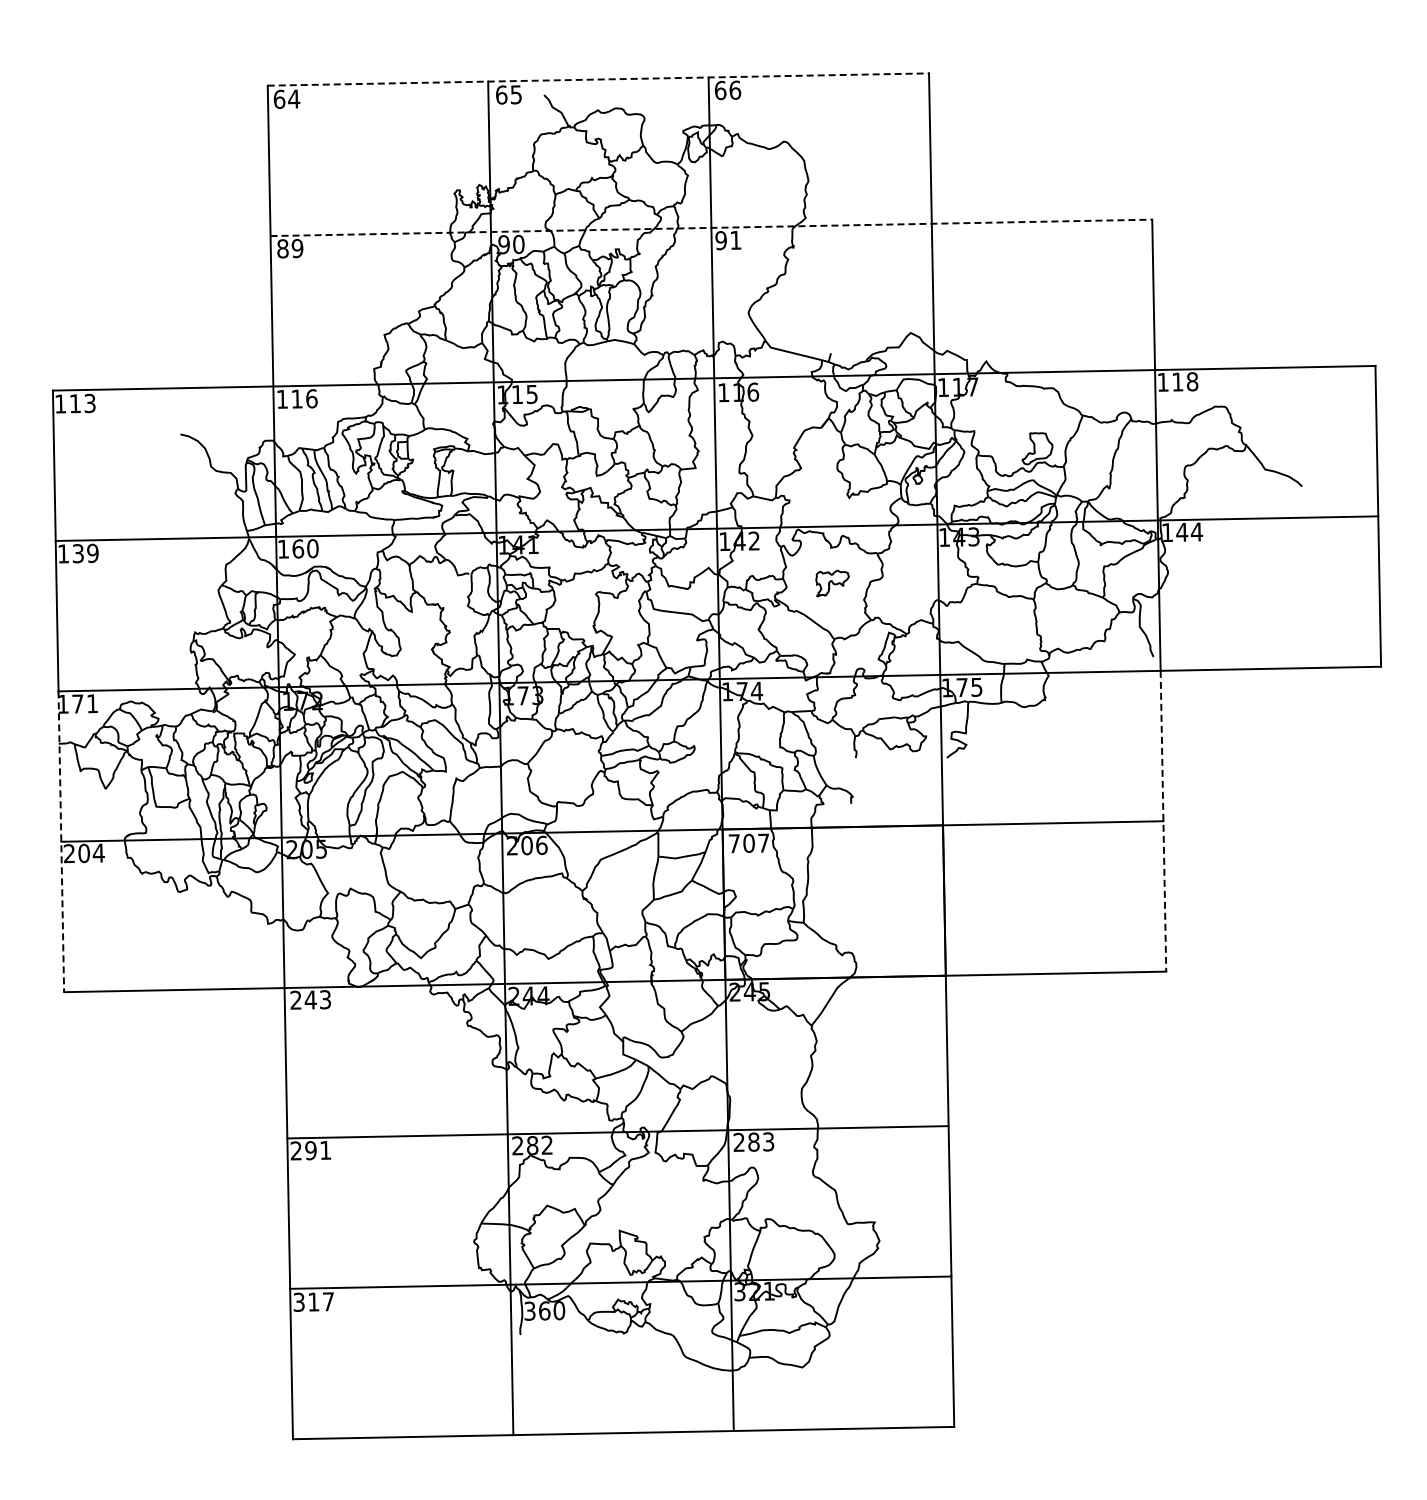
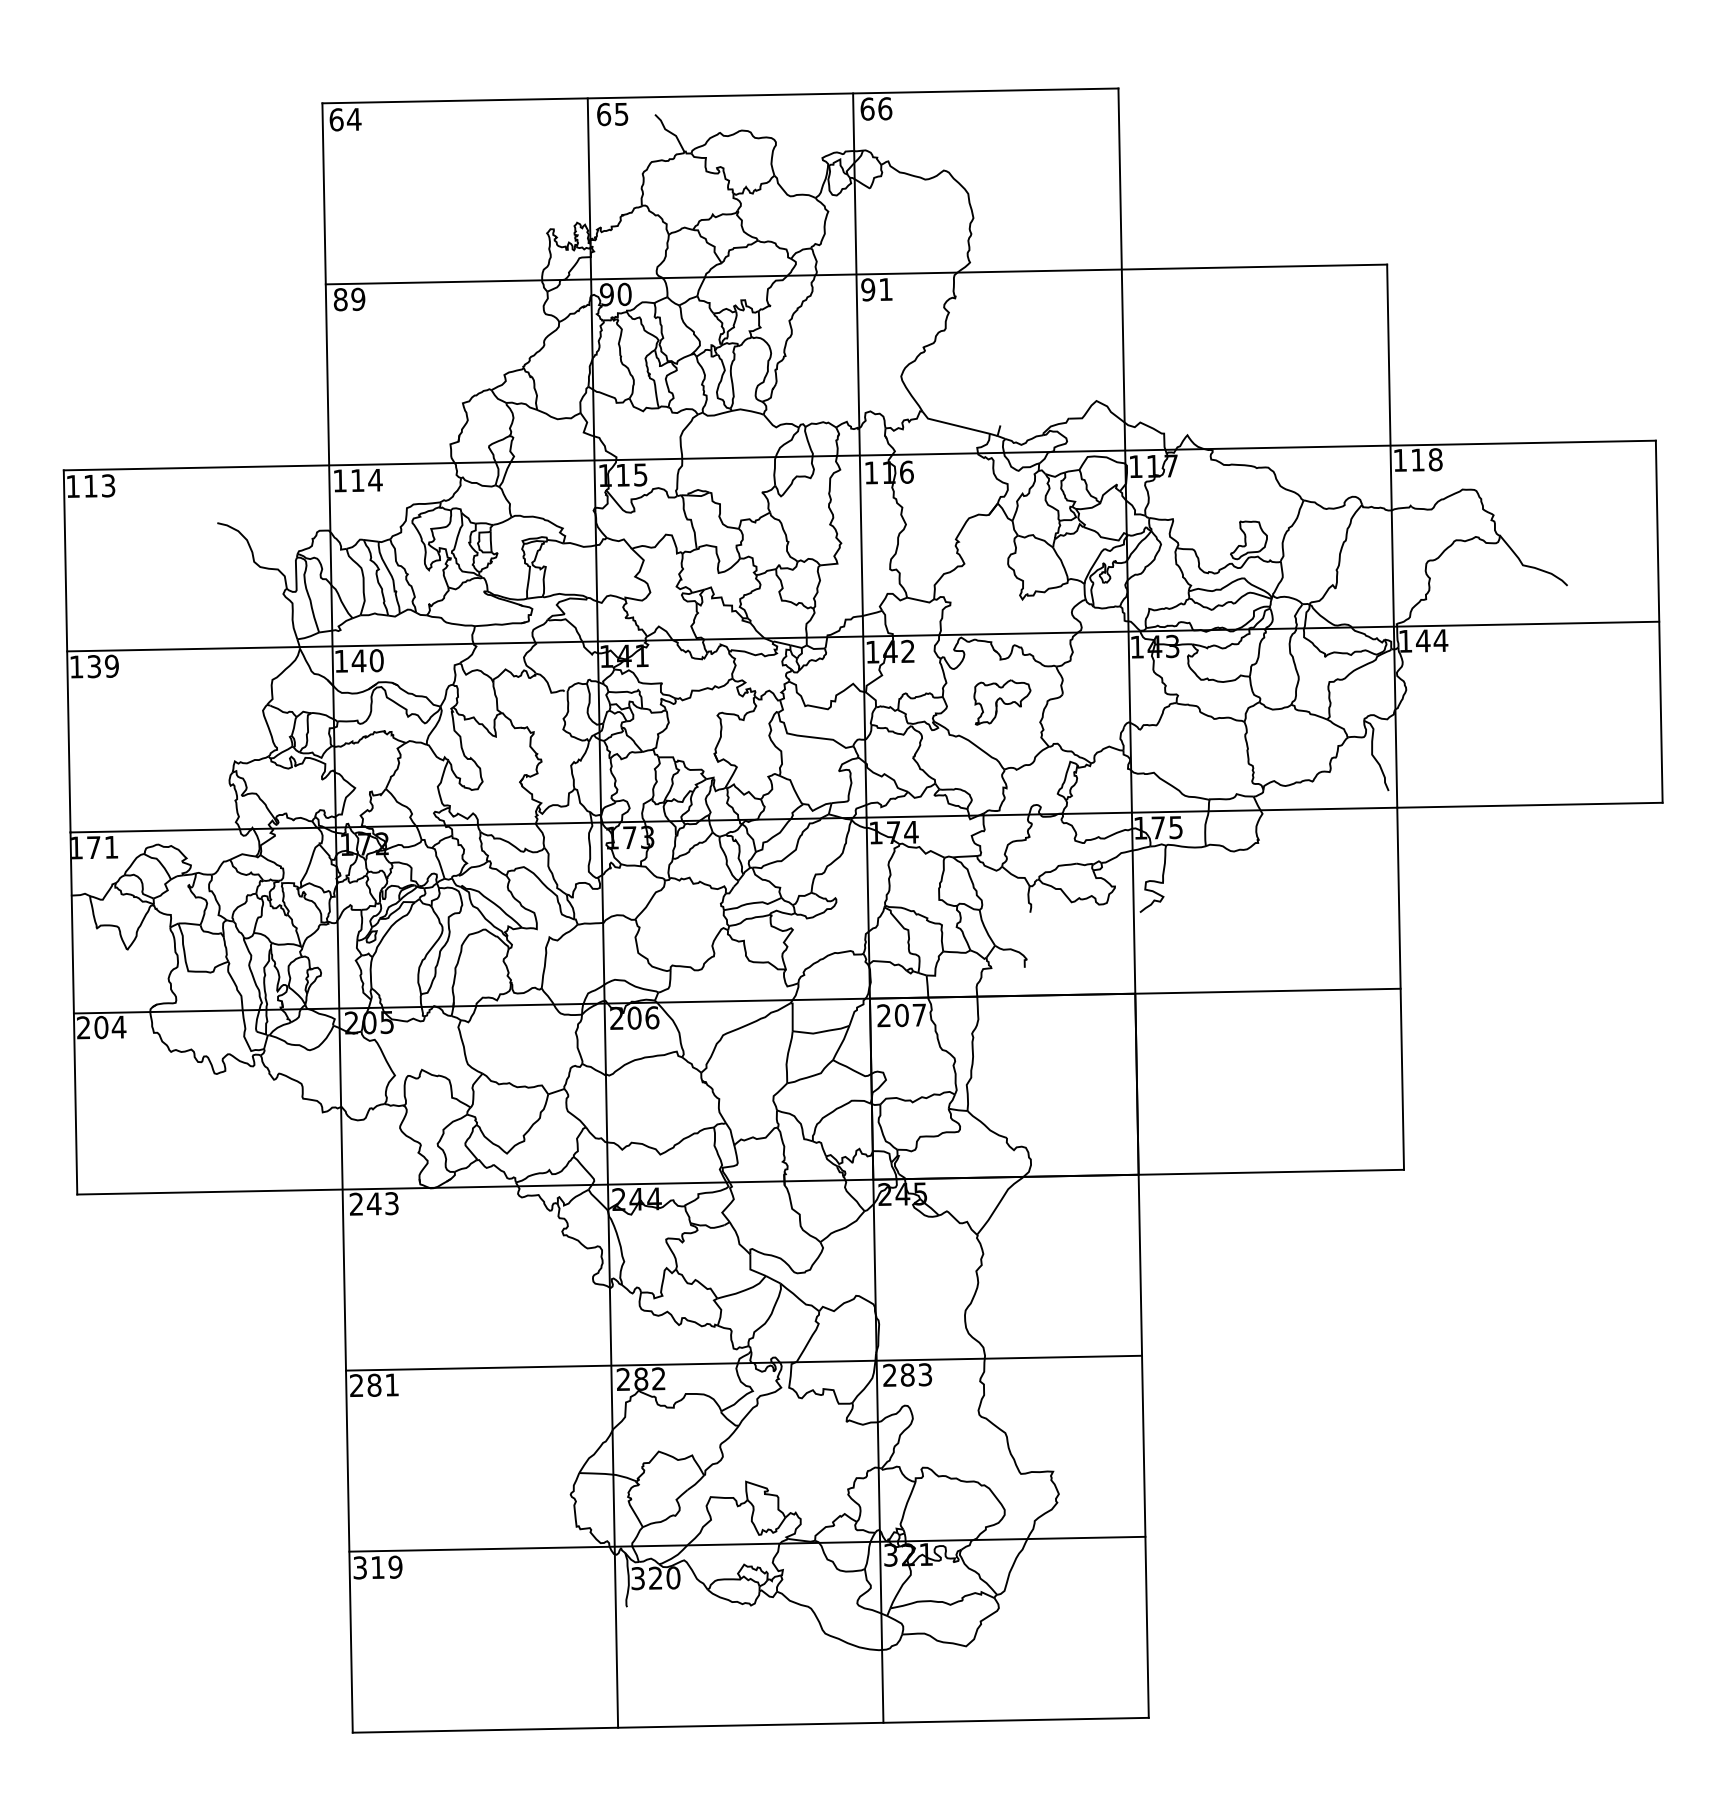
line: (598, 79) -> (720, 95), dashed -> solid
line: (711, 227) -> (856, 274), dashed -> solid
text: (311, 398) -> (375, 479), 116 -> 114
text: (298, 548) -> (359, 660), 160 -> 140
part: (832, 583) -> (1002, 702), size x1.43
line: (1163, 821) -> (1400, 989), dashed -> solid
line: (61, 842) -> (74, 1014), dashed -> solid
text: (733, 843) -> (883, 1015), 707 -> 207
text: (310, 1150) -> (373, 1385), 291 -> 281
text: (328, 1301) -> (395, 1566), 317 -> 319
text: (544, 1310) -> (655, 1577), 360 -> 320

